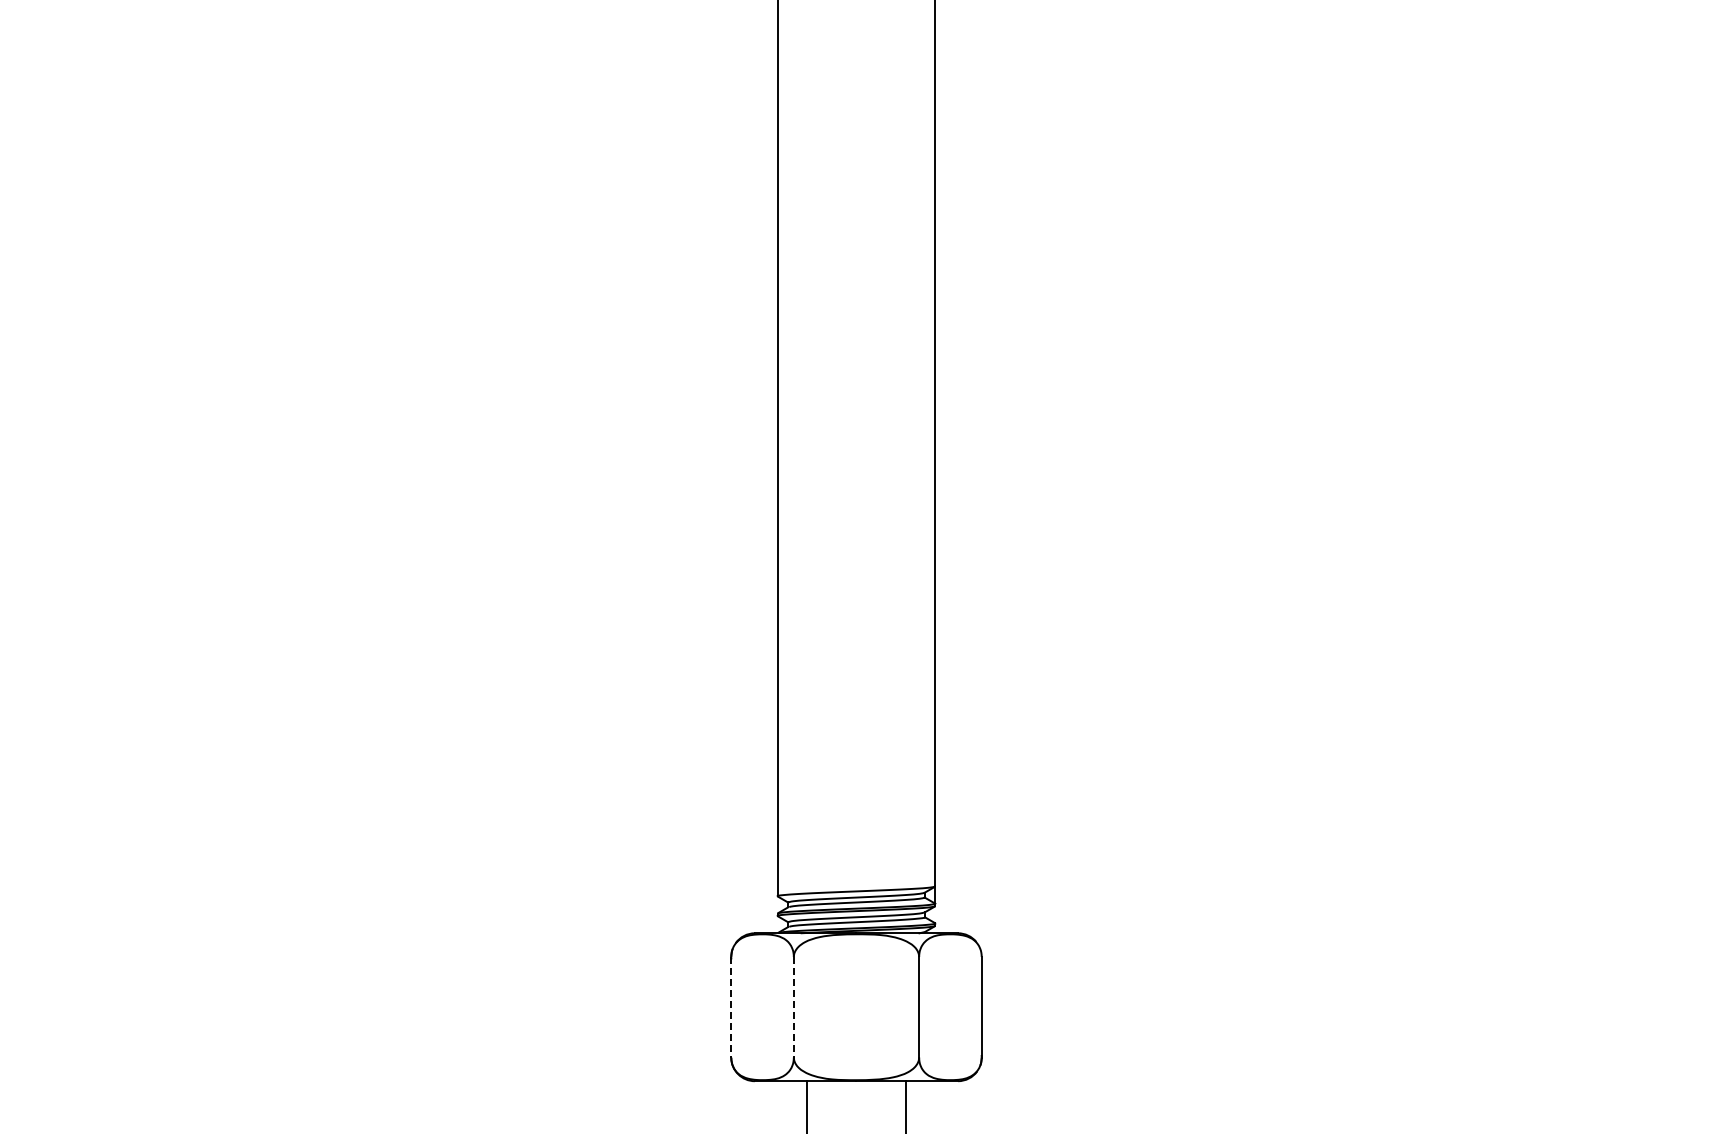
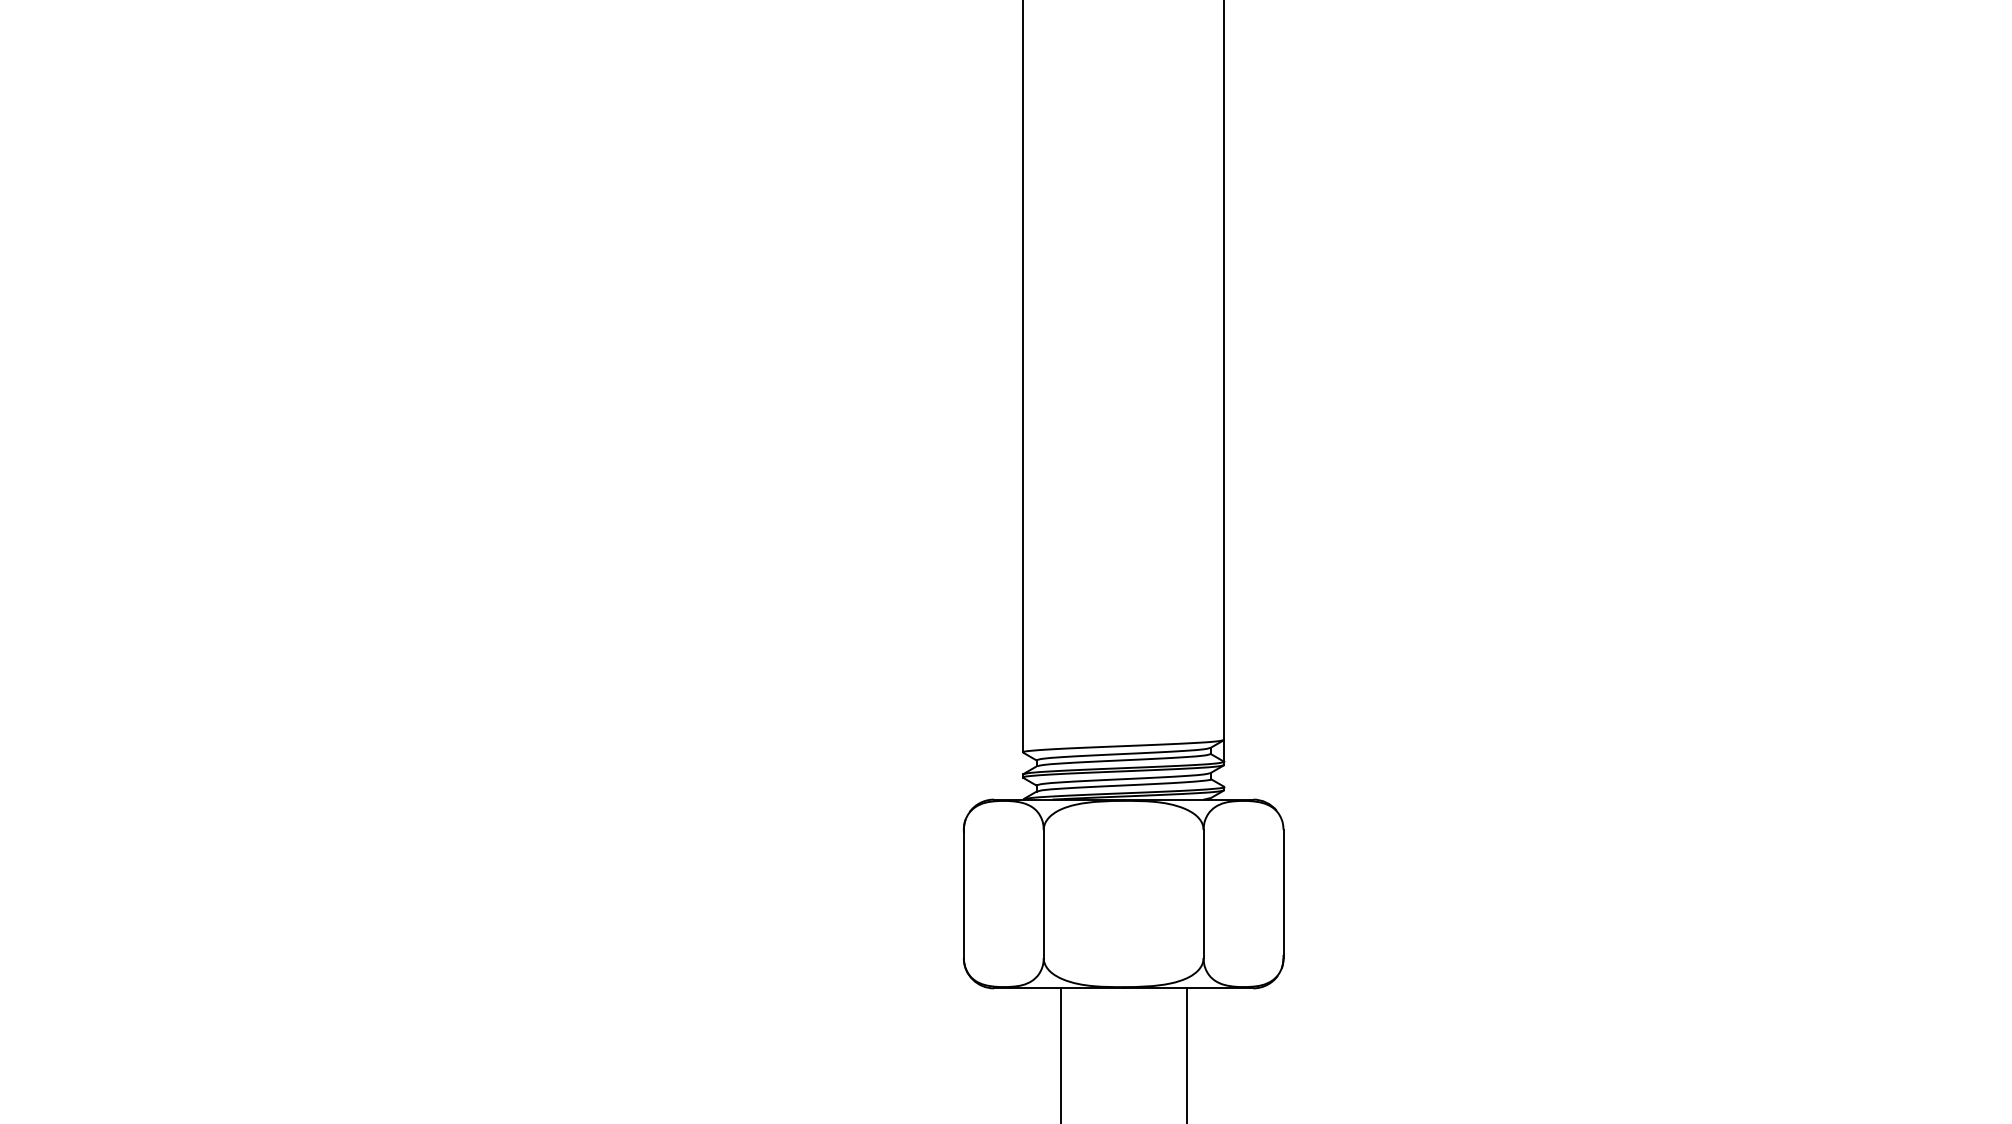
line: (731, 1007) -> (964, 894), dashed -> solid
line: (793, 1007) -> (1043, 894), dashed -> solid

